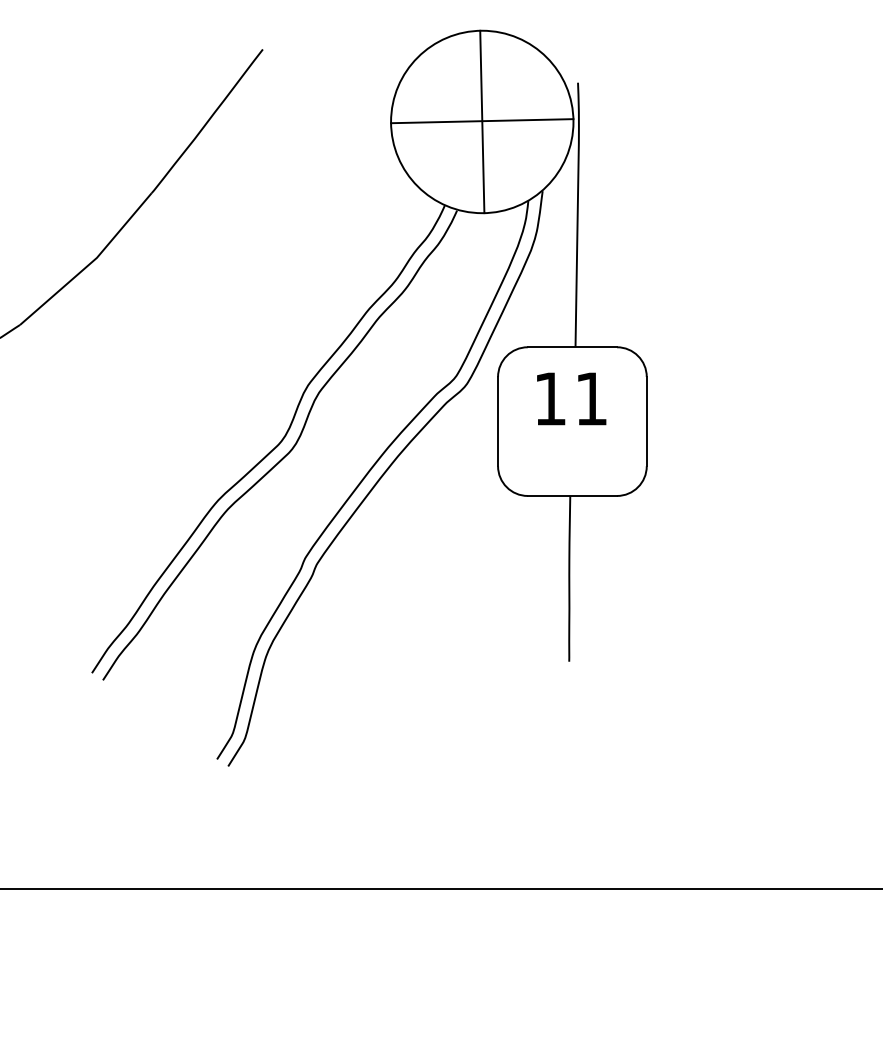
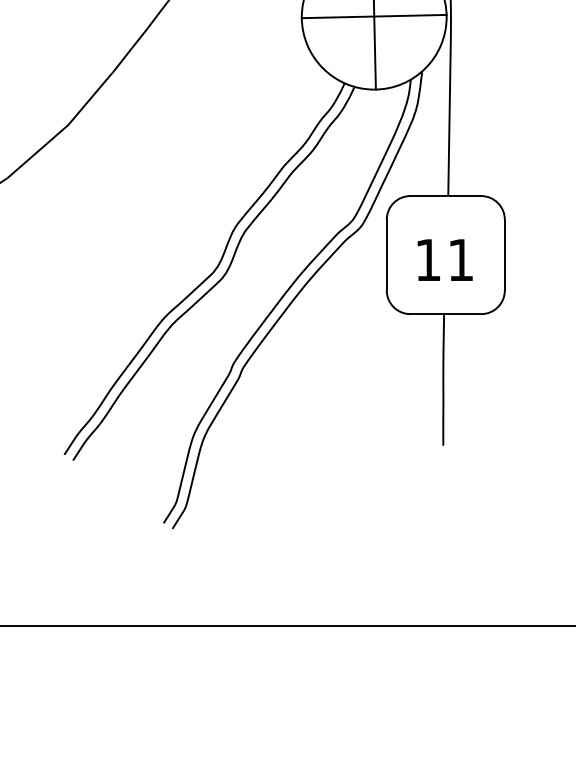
text: (571, 398) -> (445, 259), moved

